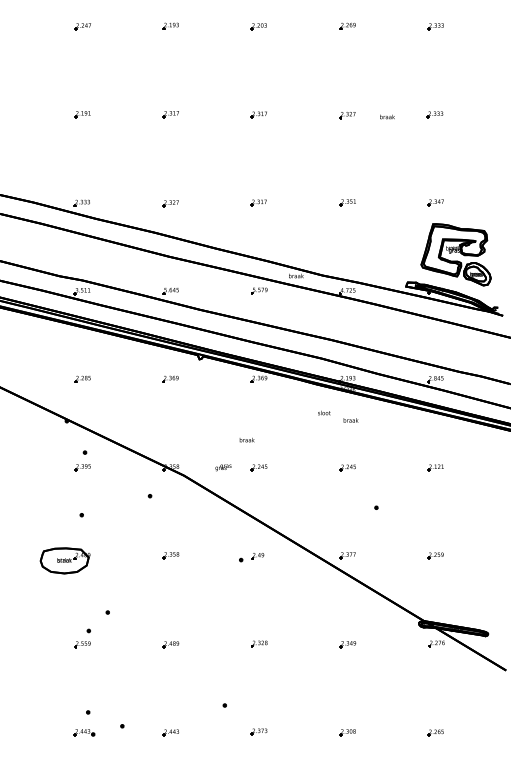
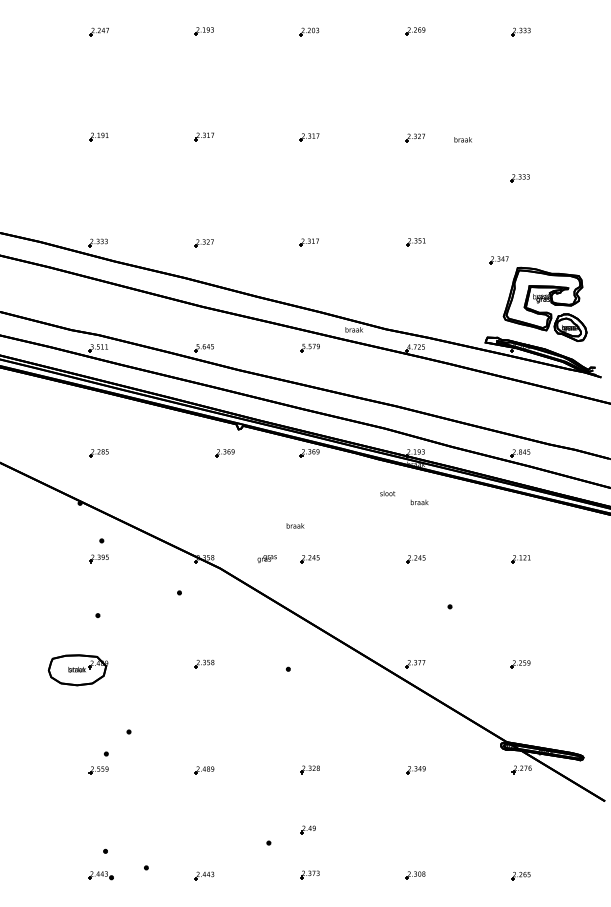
part: (434, 115) -> (519, 178), moved
part: (435, 202) -> (498, 260), moved
part: (170, 379) -> (224, 453), moved
part: (257, 556) -> (307, 829), moved

